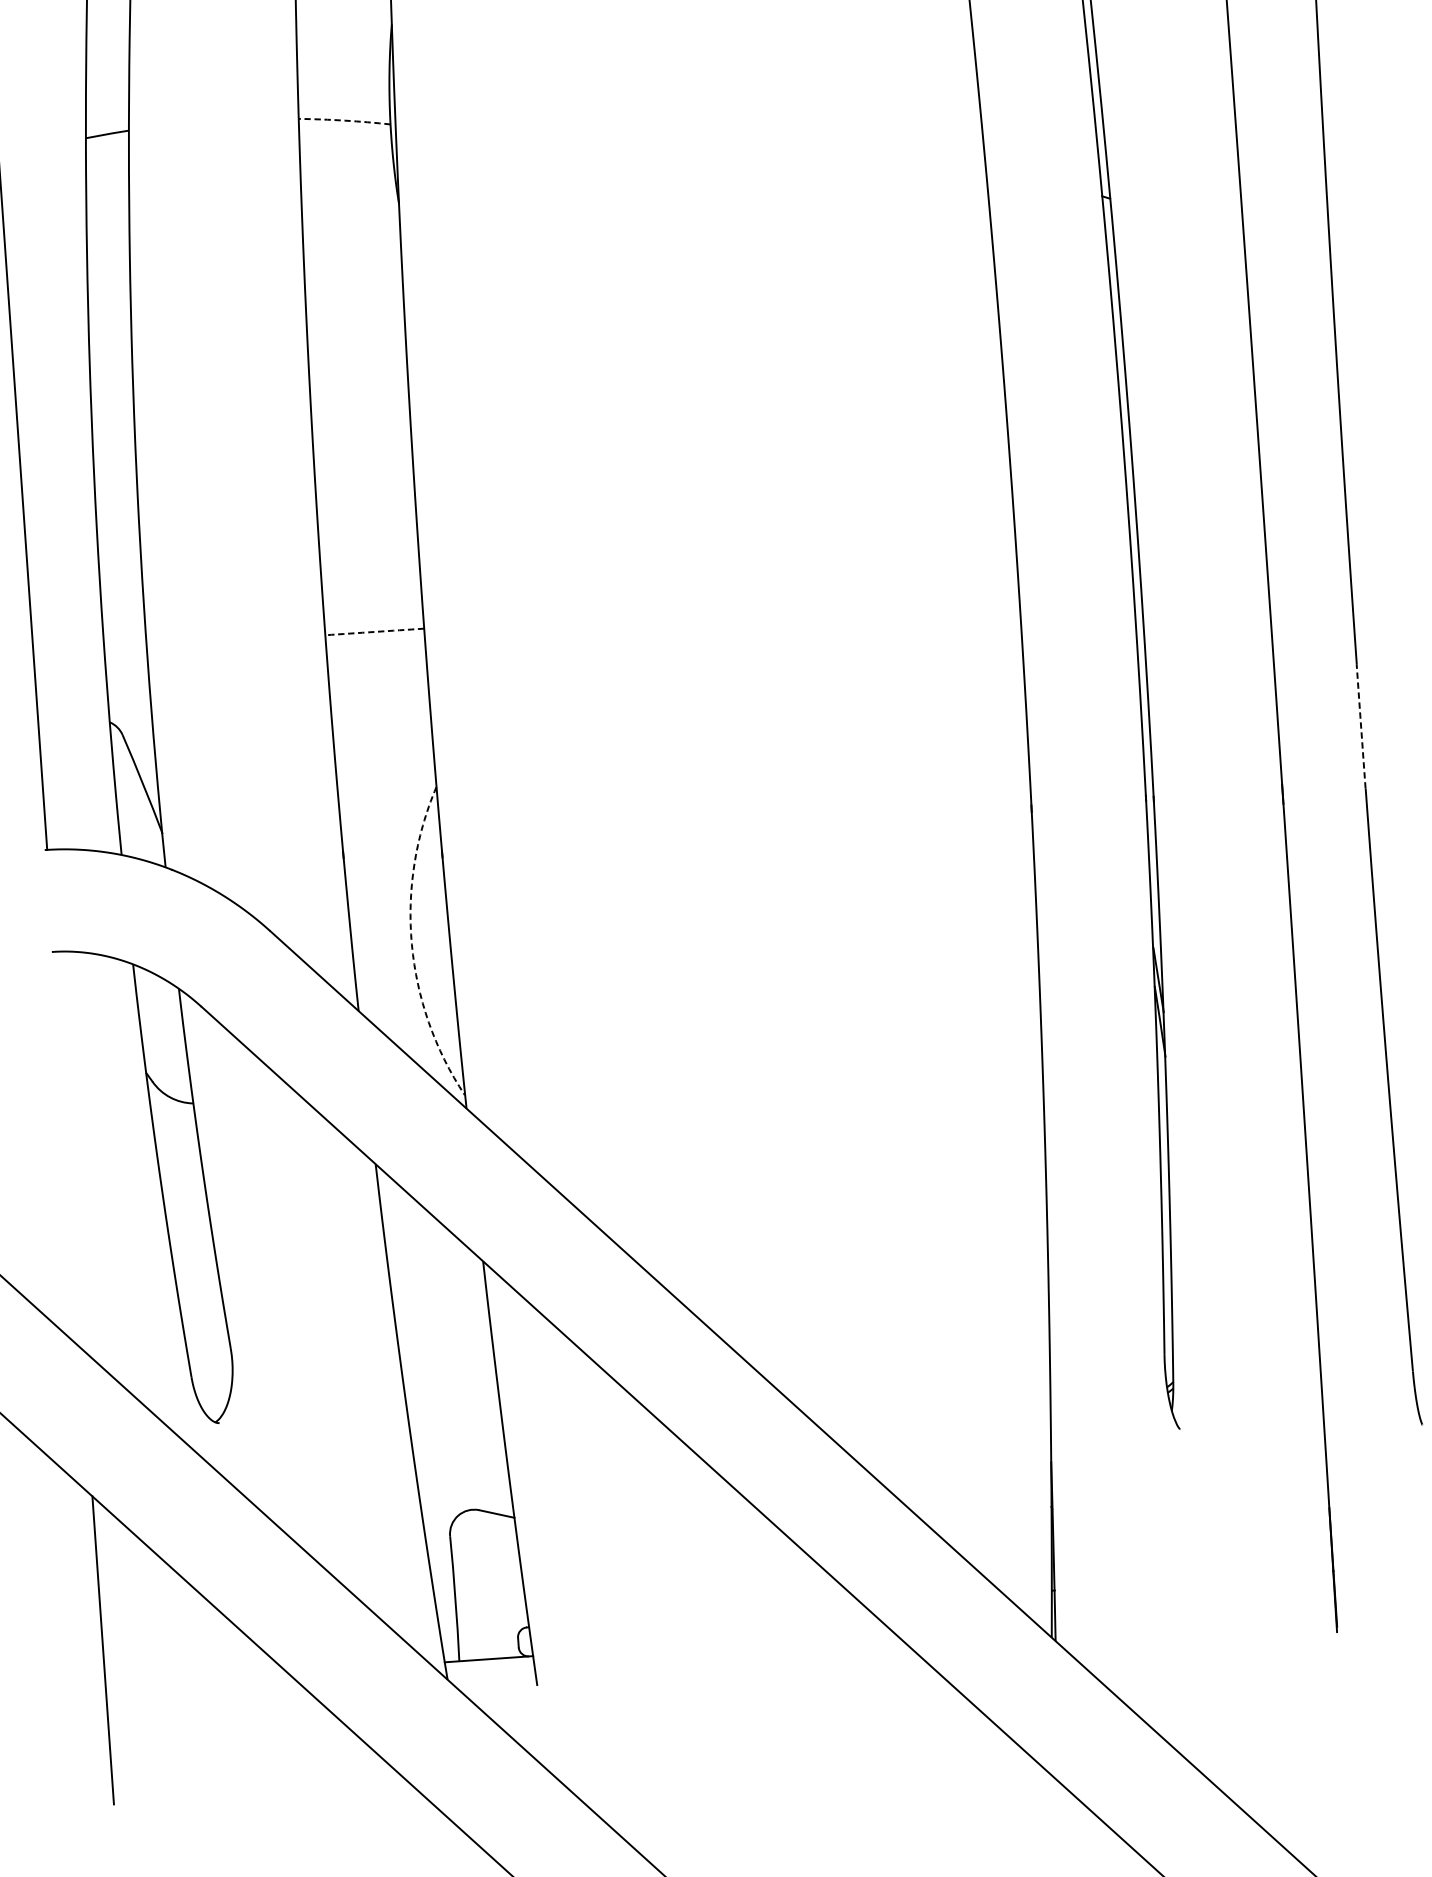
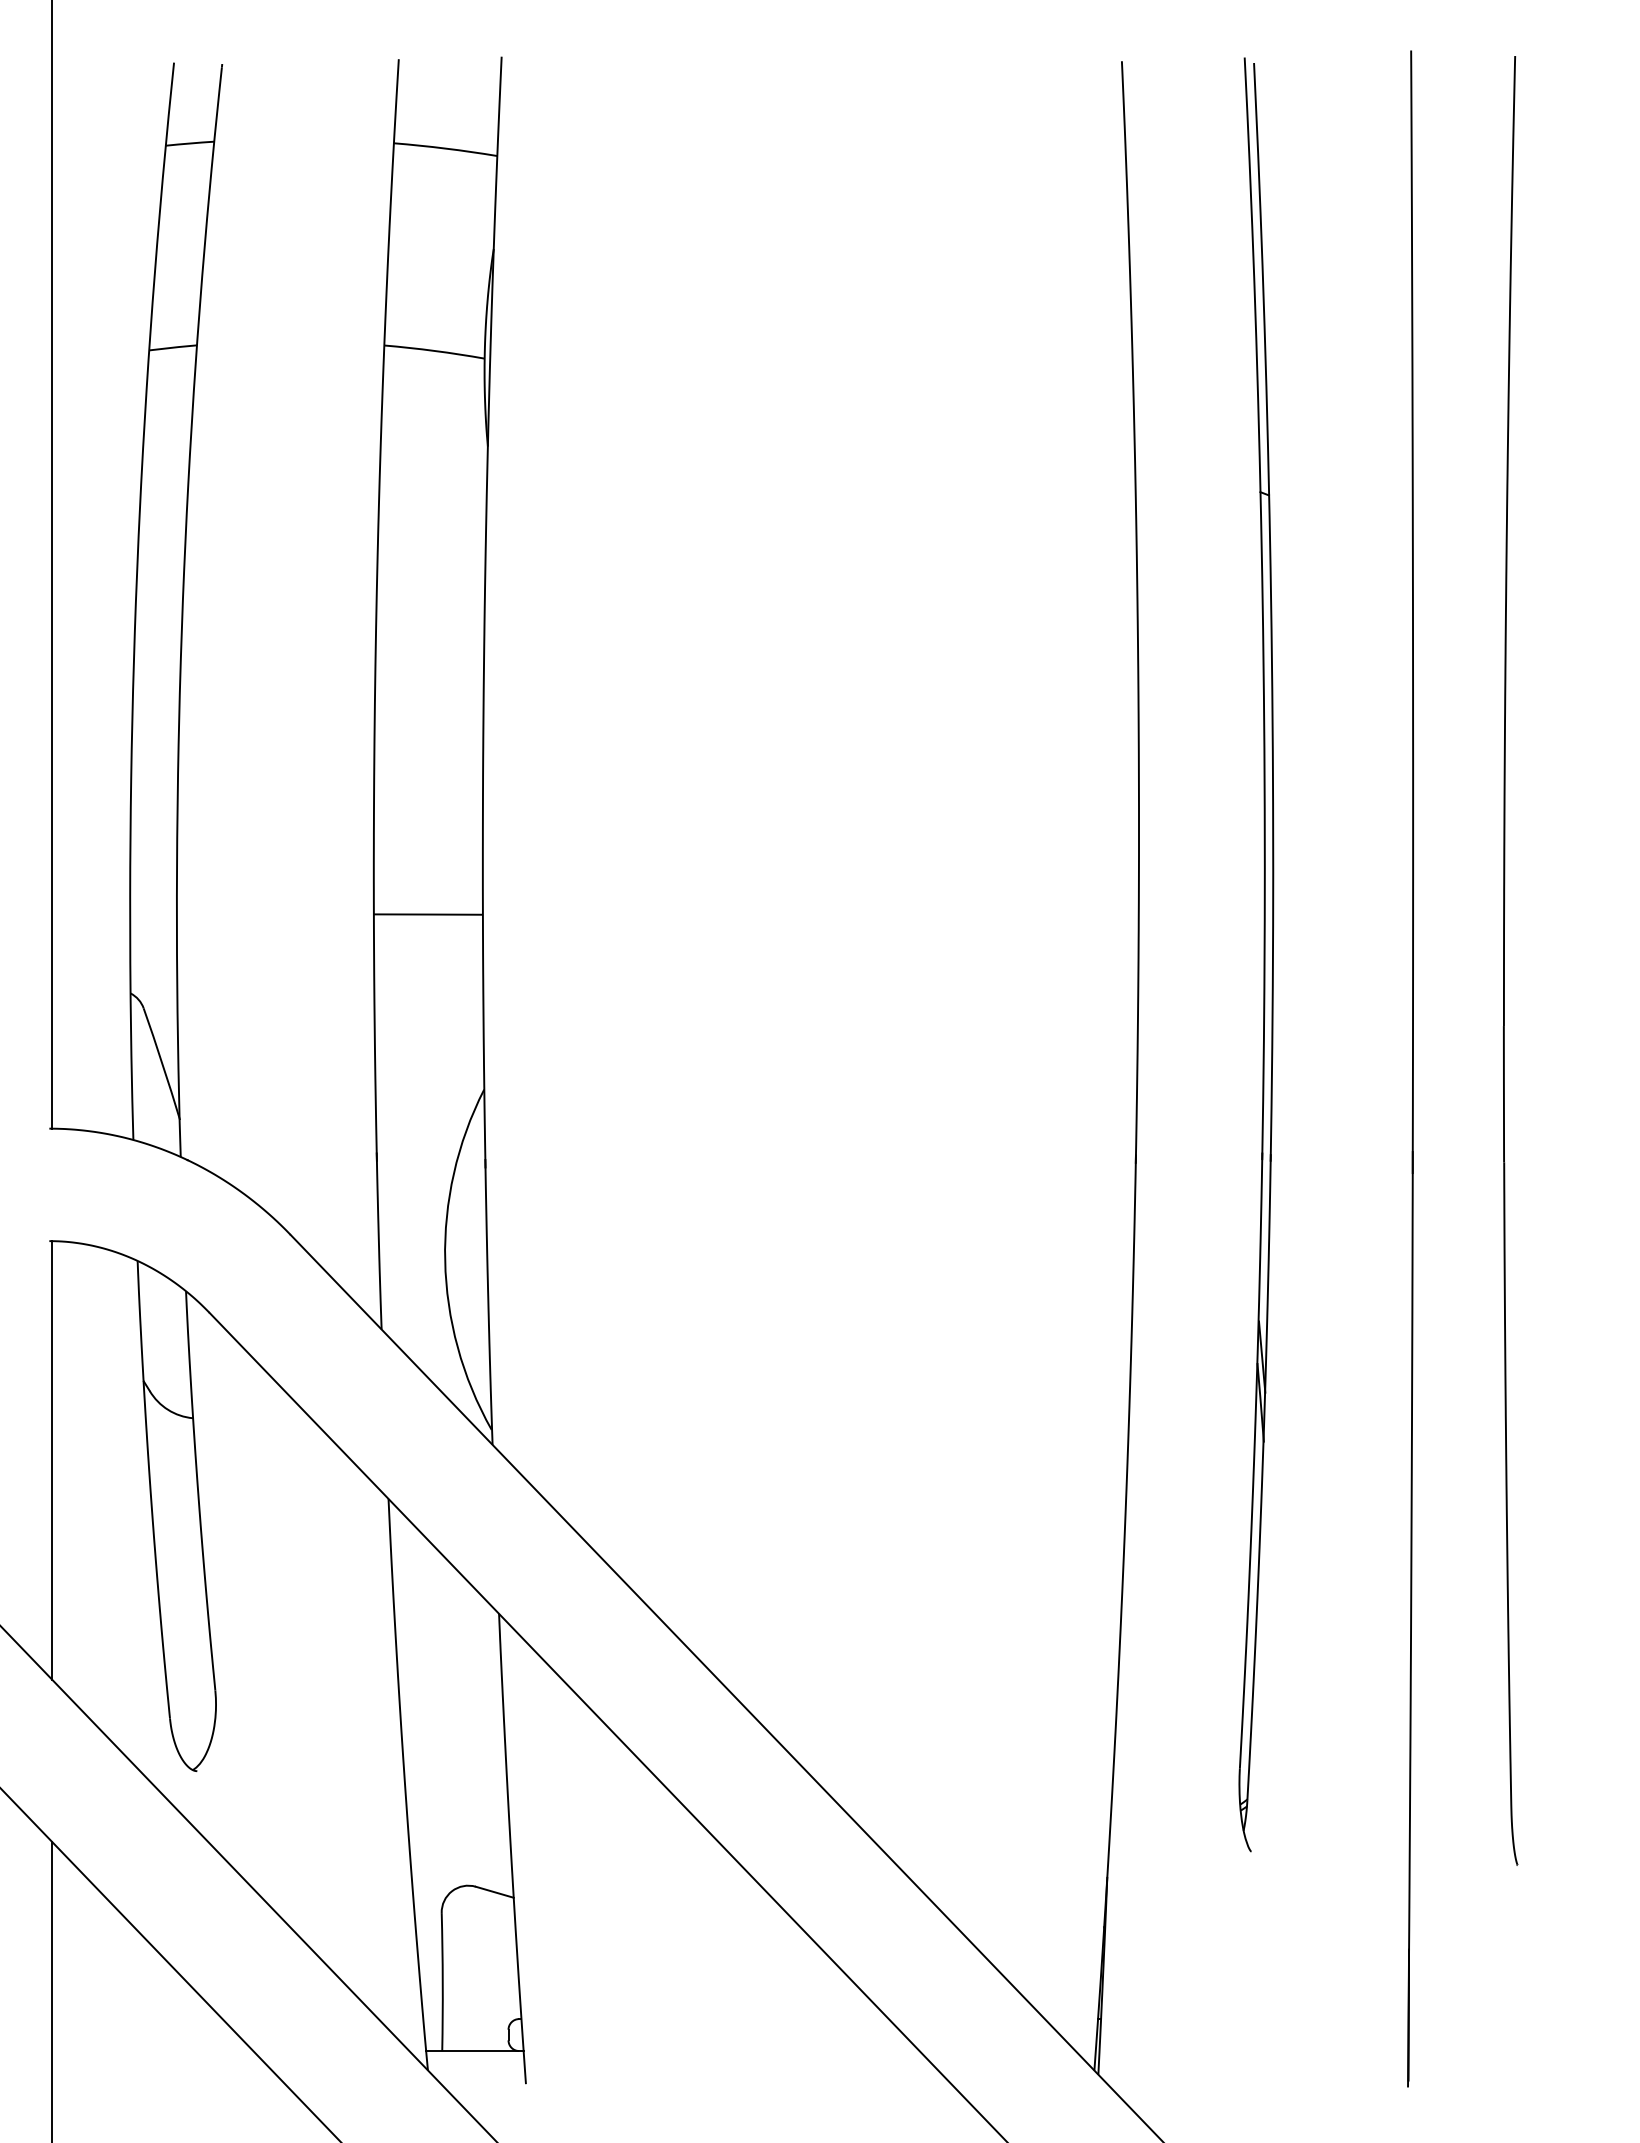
arc: (344, 120) -> (434, 350), dashed -> solid
arc: (374, 631) -> (428, 914), dashed -> solid
line: (1360, 726) -> (1503, 1094), dashed -> solid
arc: (412, 944) -> (445, 1260), dashed -> solid
line: (68, 1150) -> (52, 1460), added

